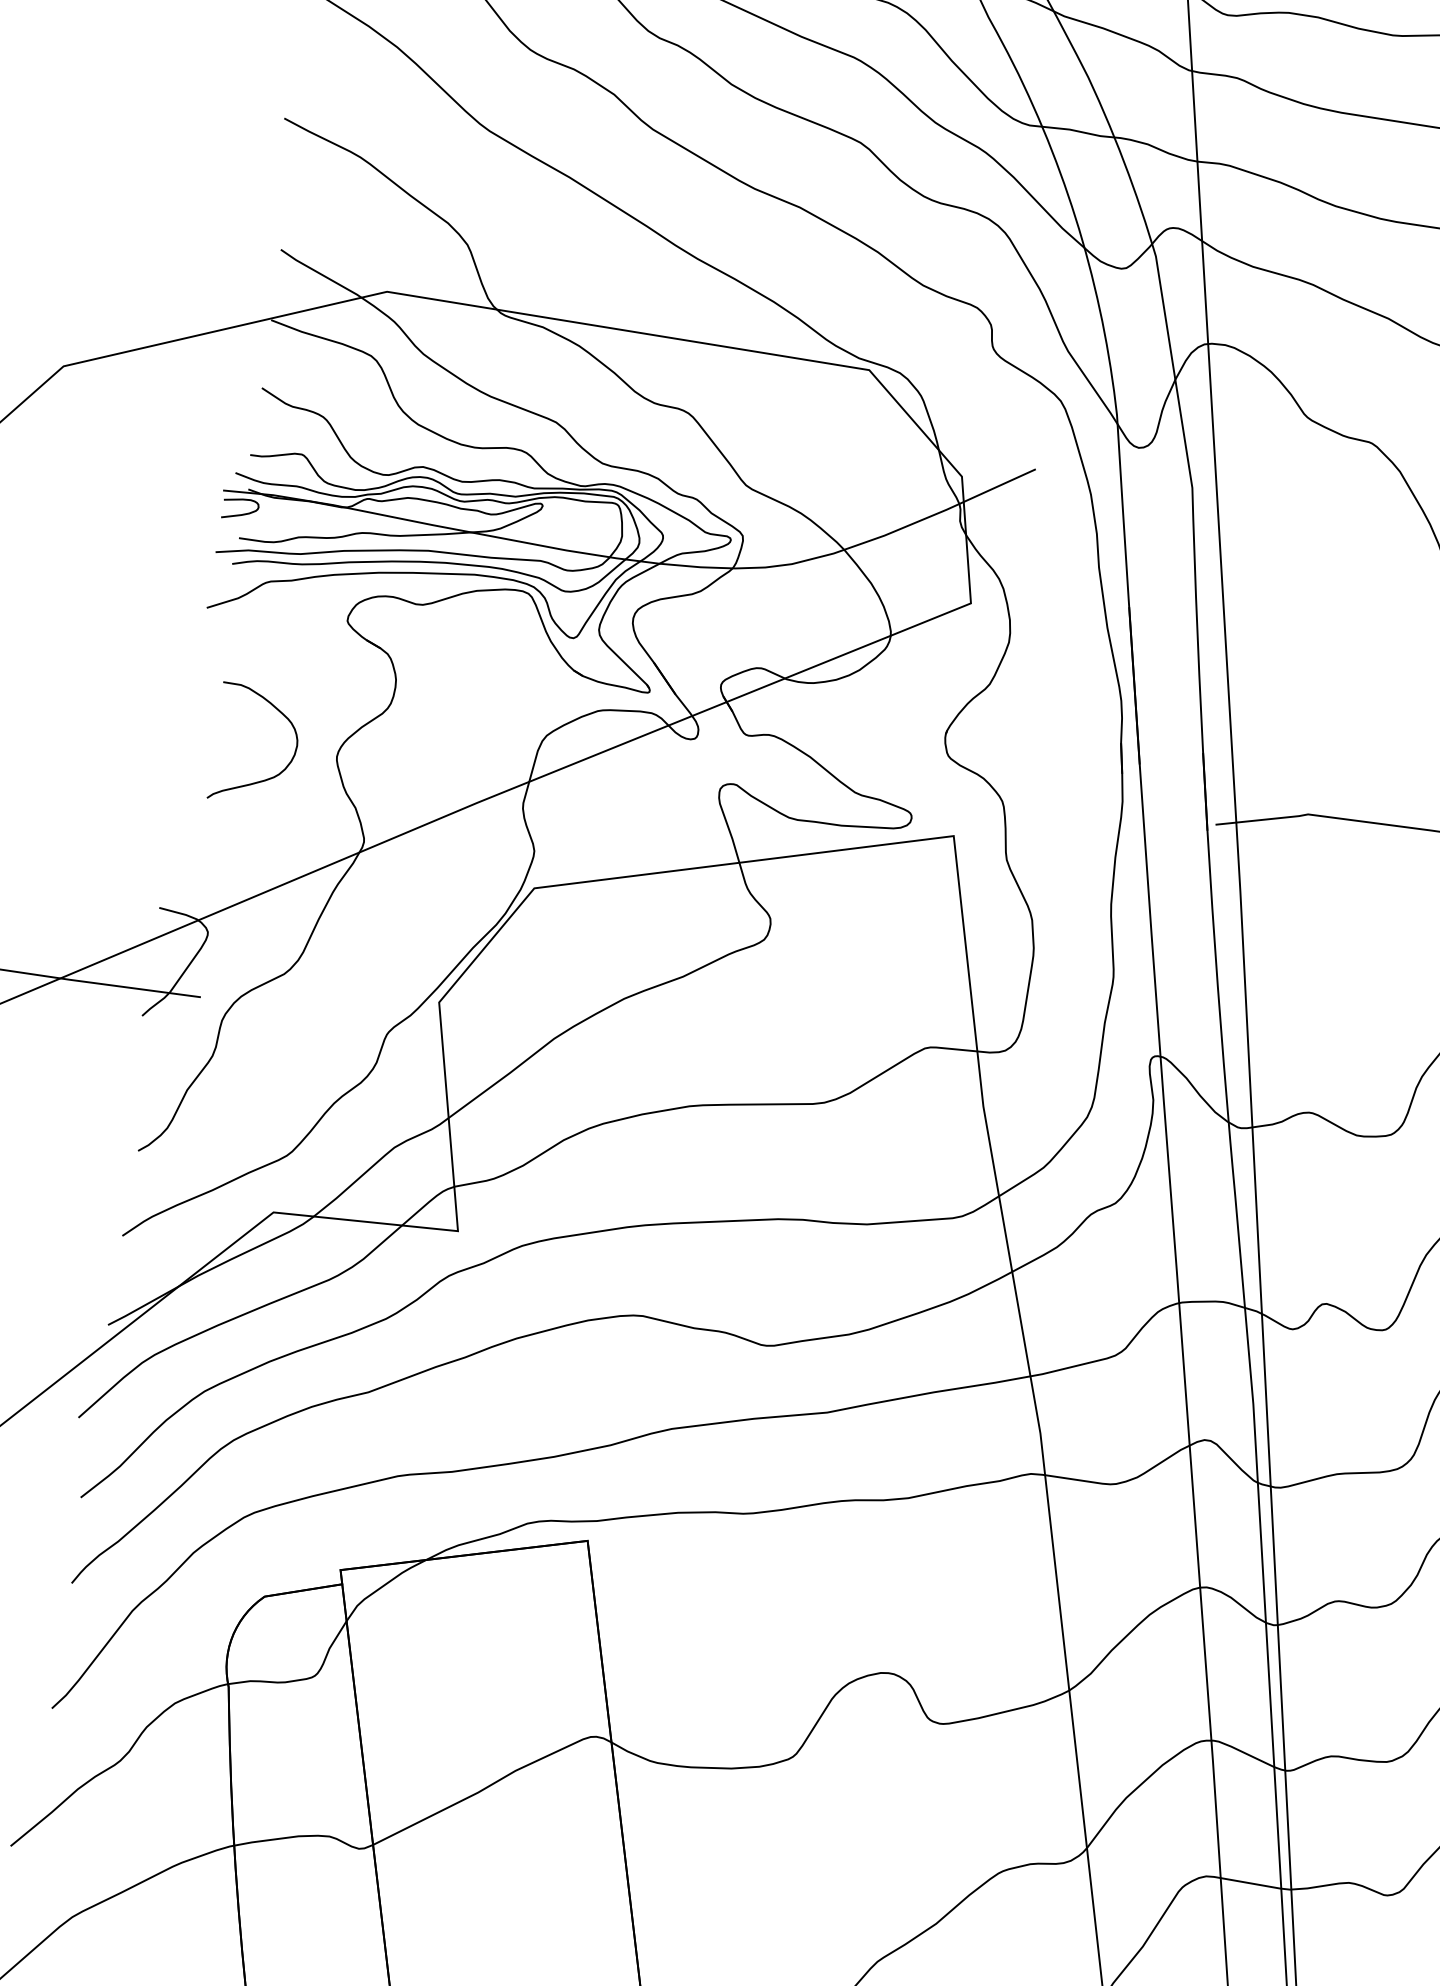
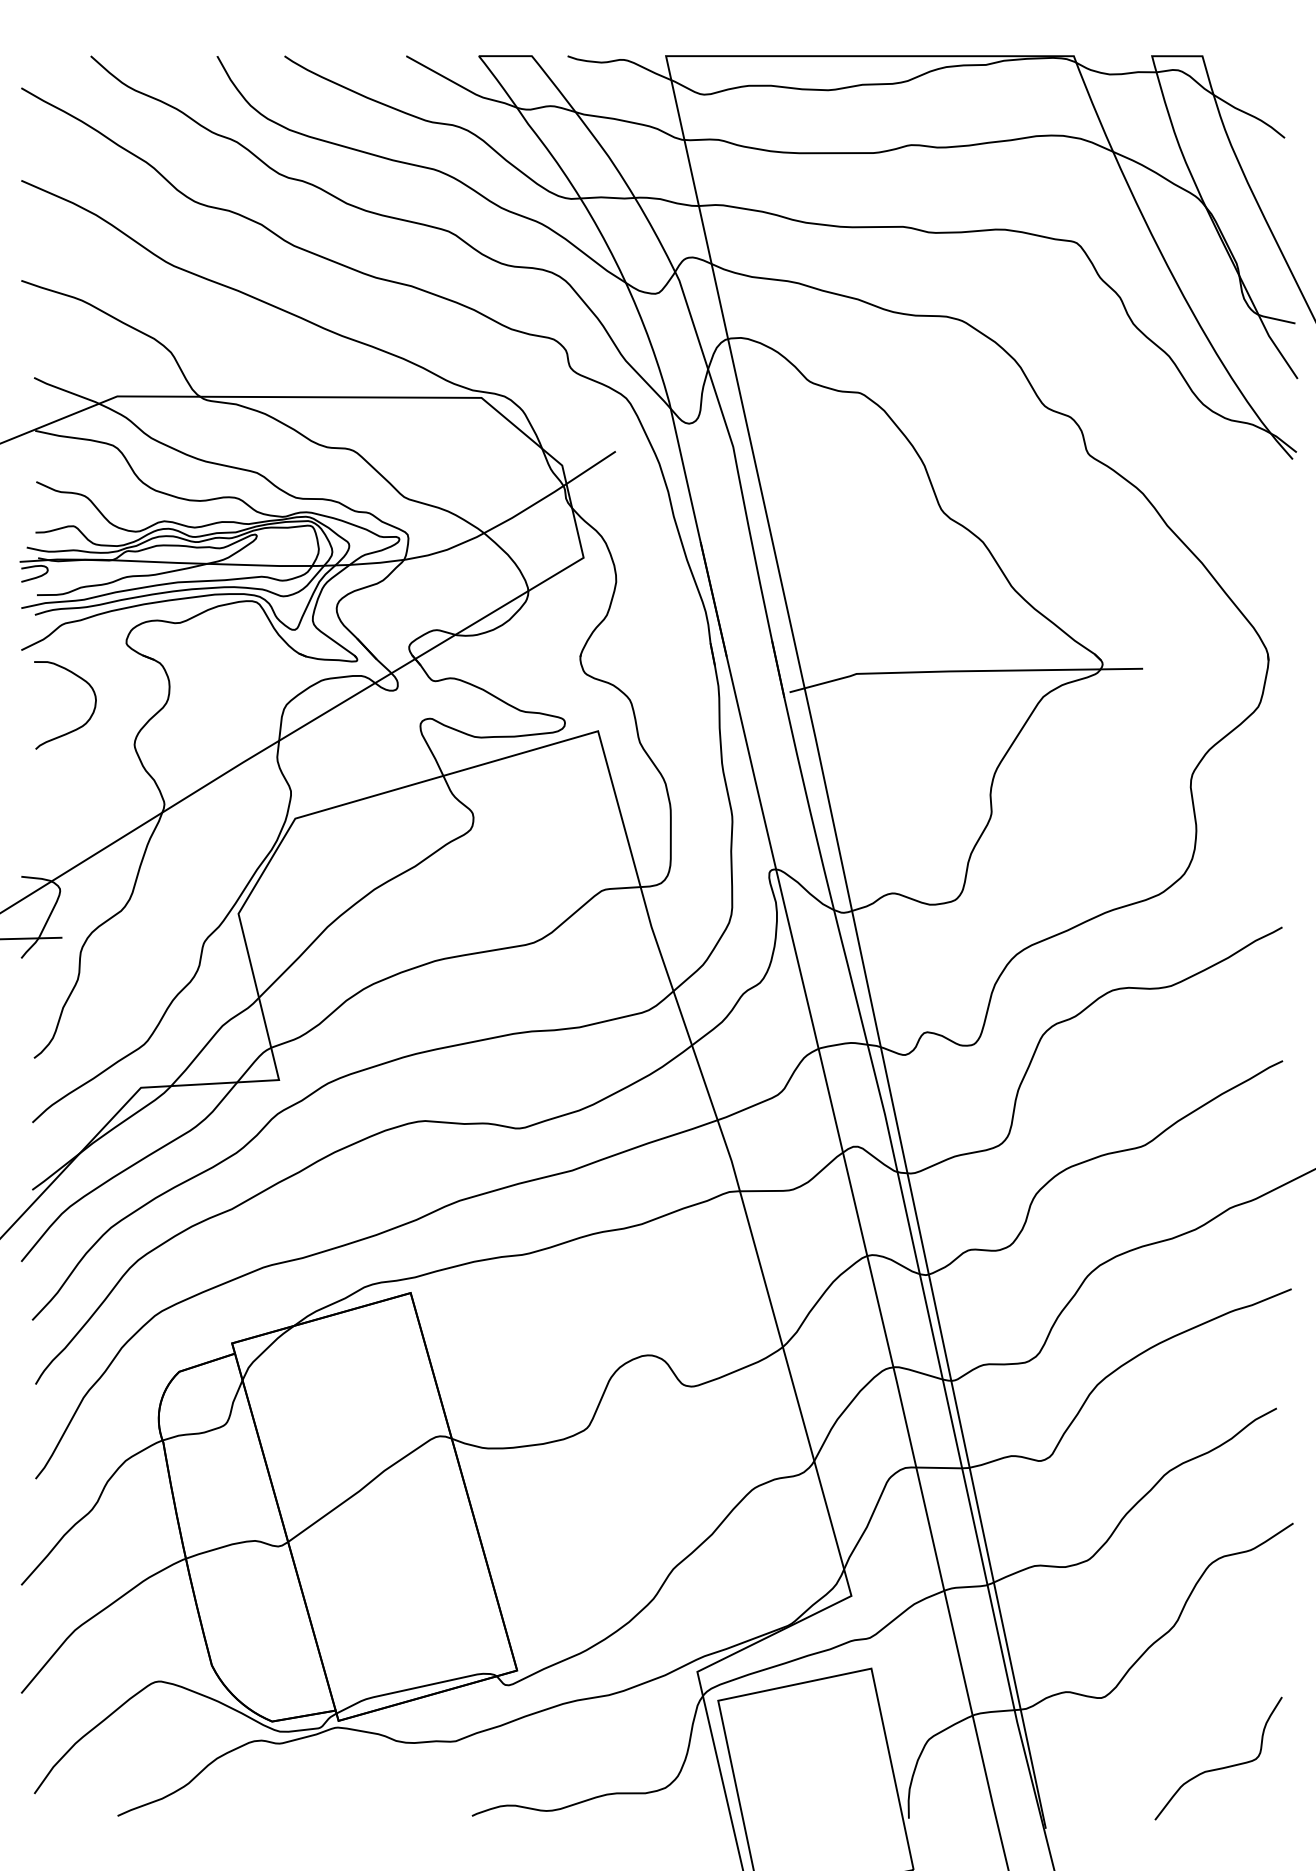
curve: (269, 777) -> (79, 726), moved

